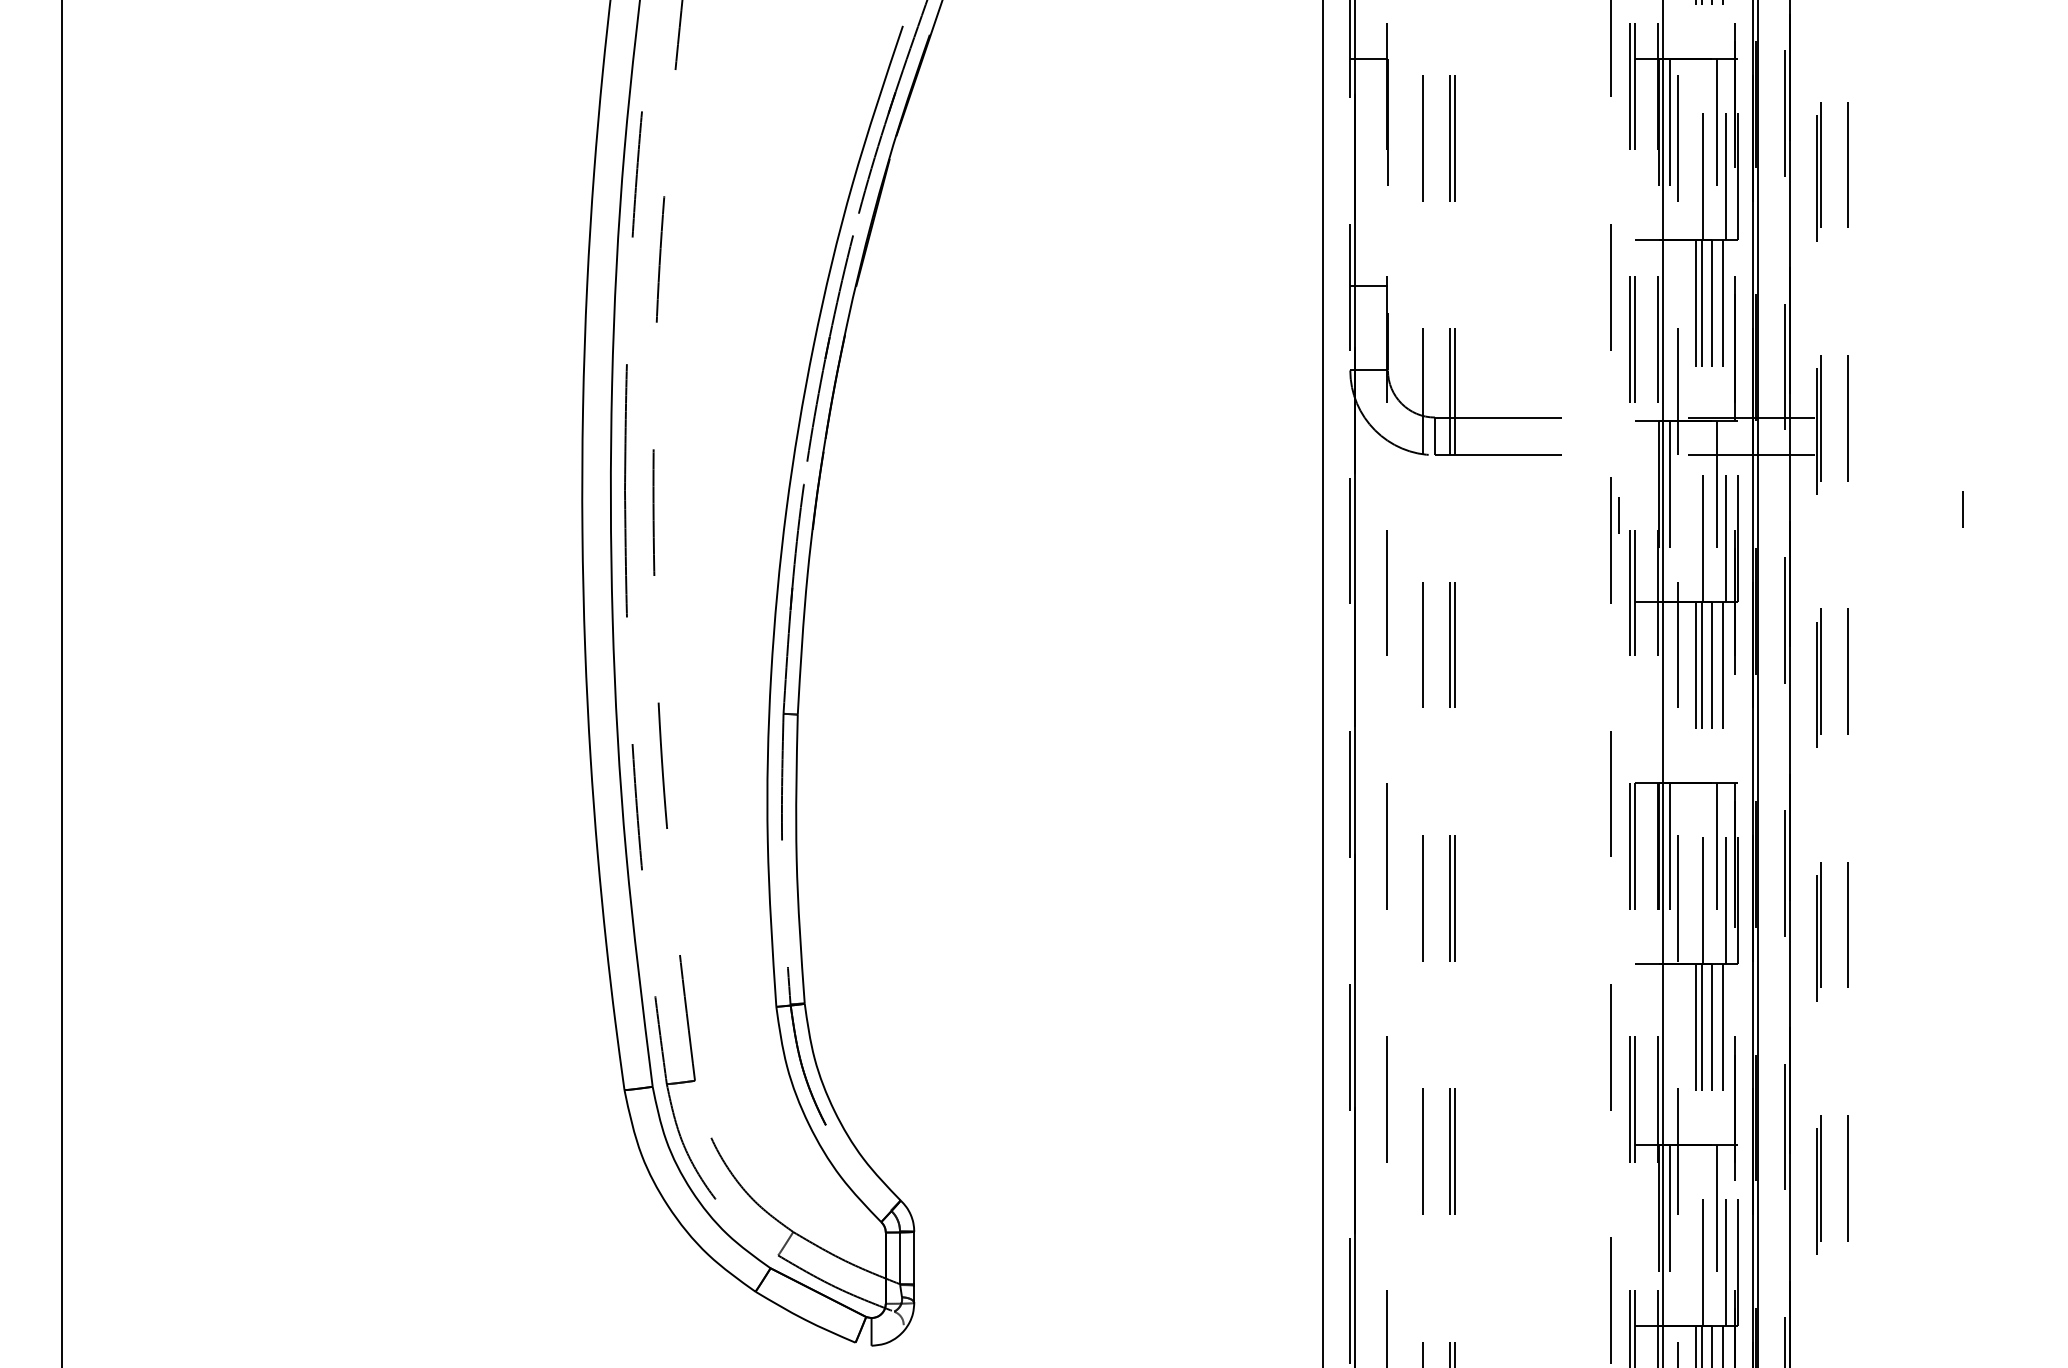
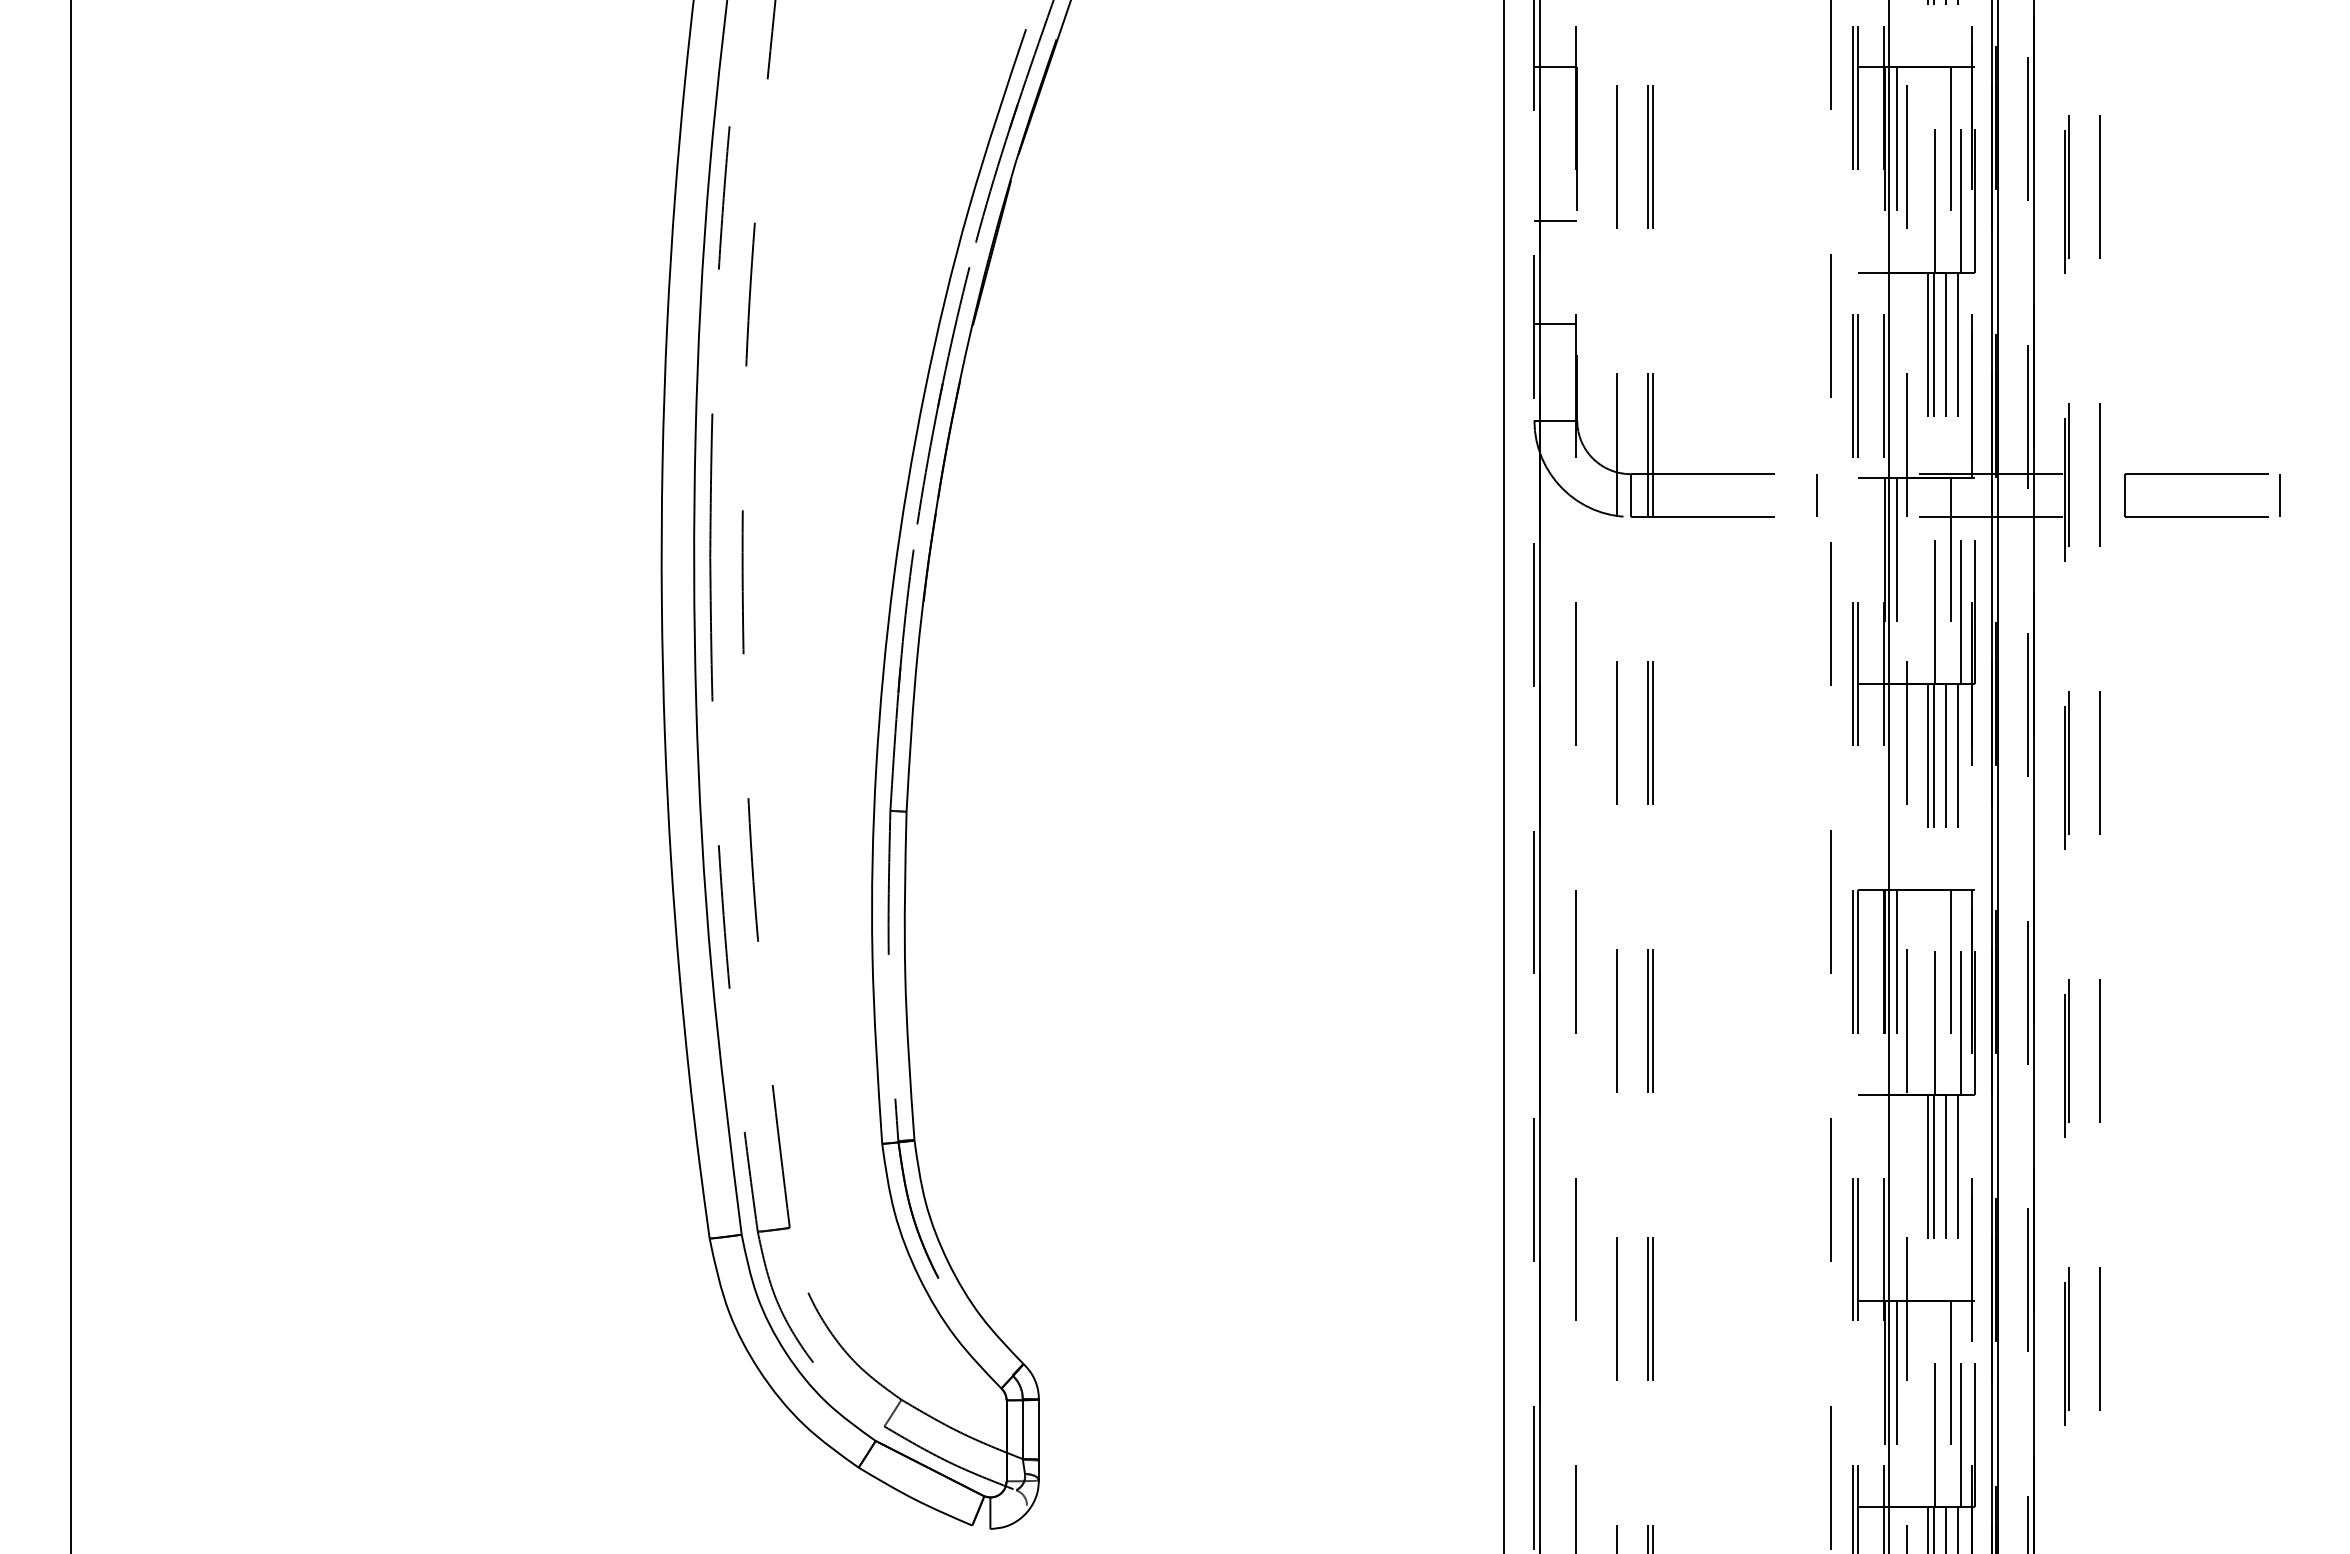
line: (1368, 195) -> (1555, 221), added
part: (1932, 417) -> (2196, 474), added
line: (1962, 509) -> (2279, 495), moved
line: (1618, 515) -> (1816, 495), moved

